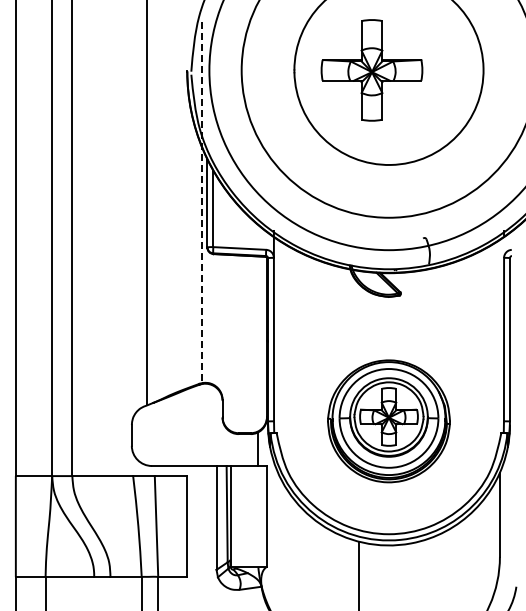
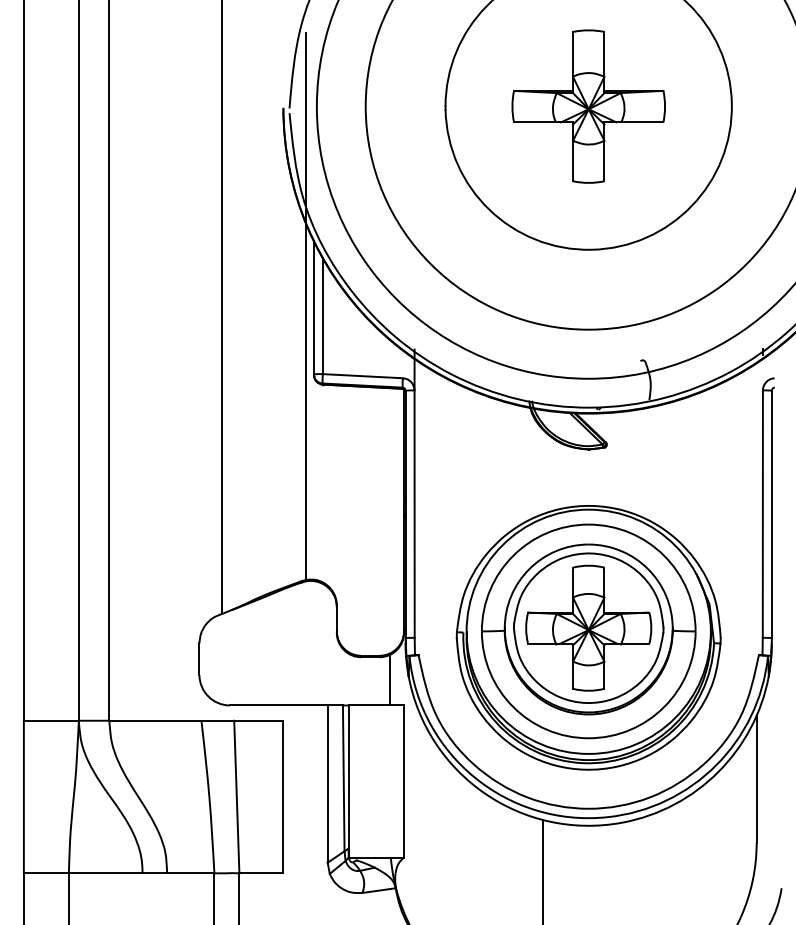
part: (371, 70) -> (587, 106), moved
line: (202, 202) -> (306, 306), dashed -> solid
part: (388, 421) -> (587, 638), size x1.43

